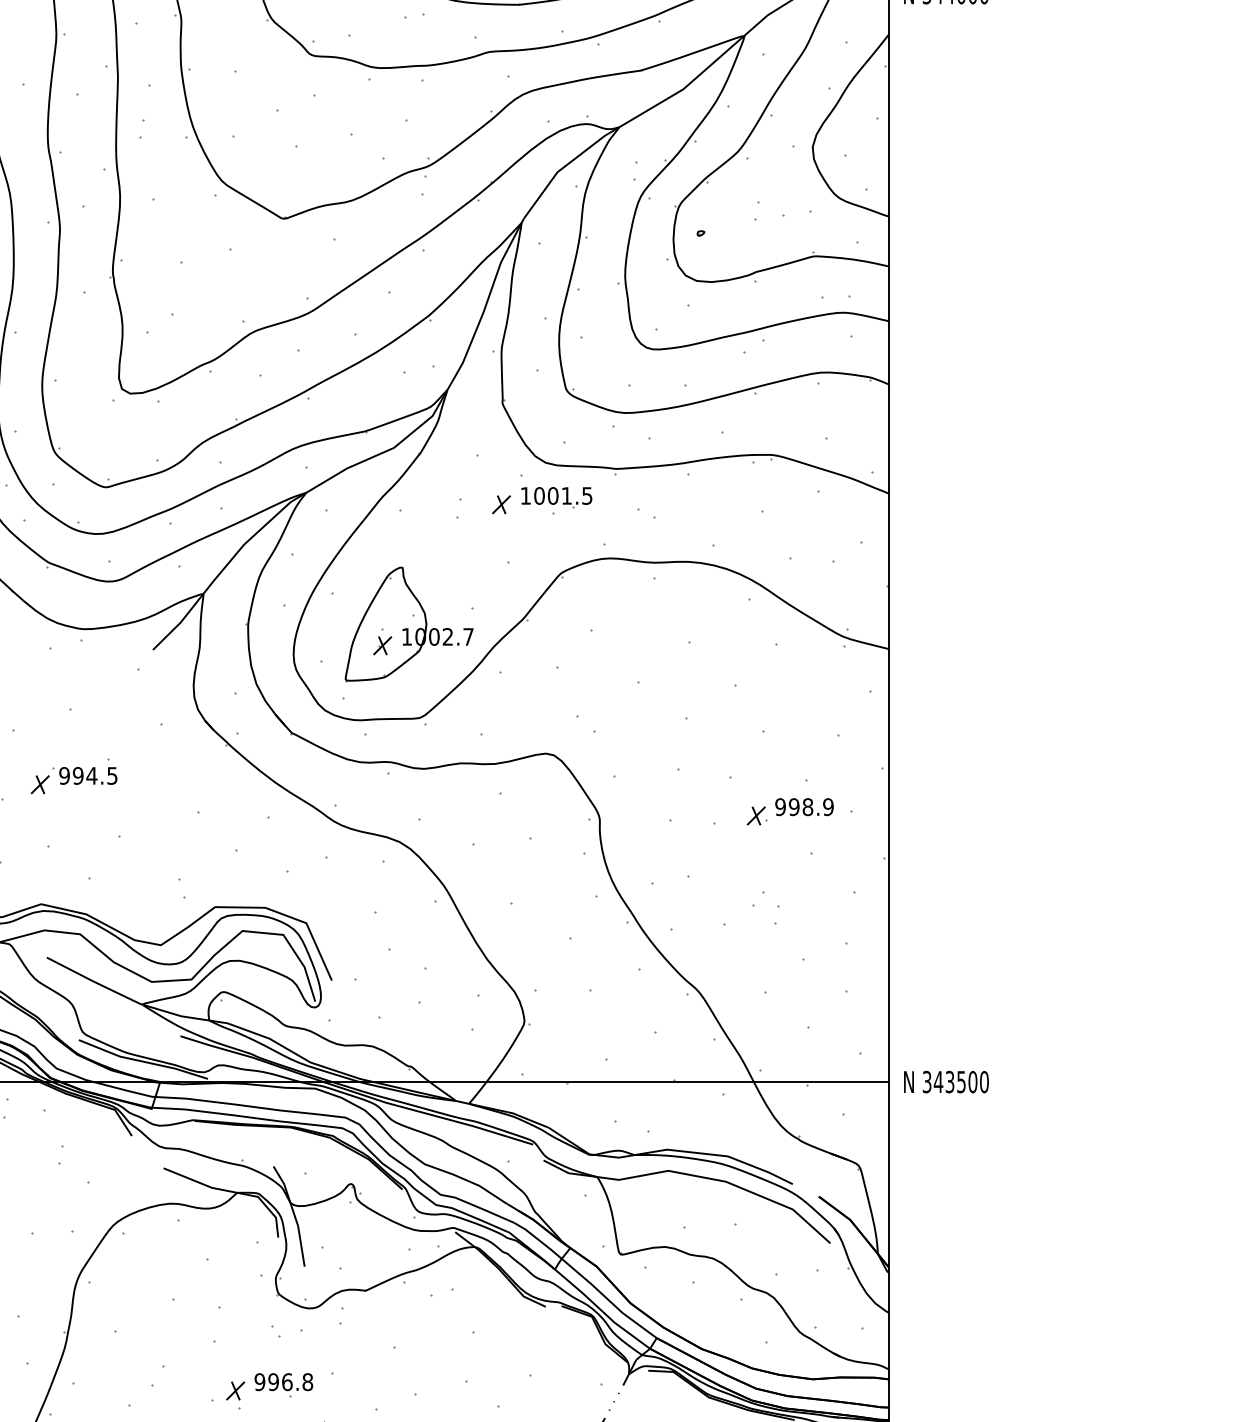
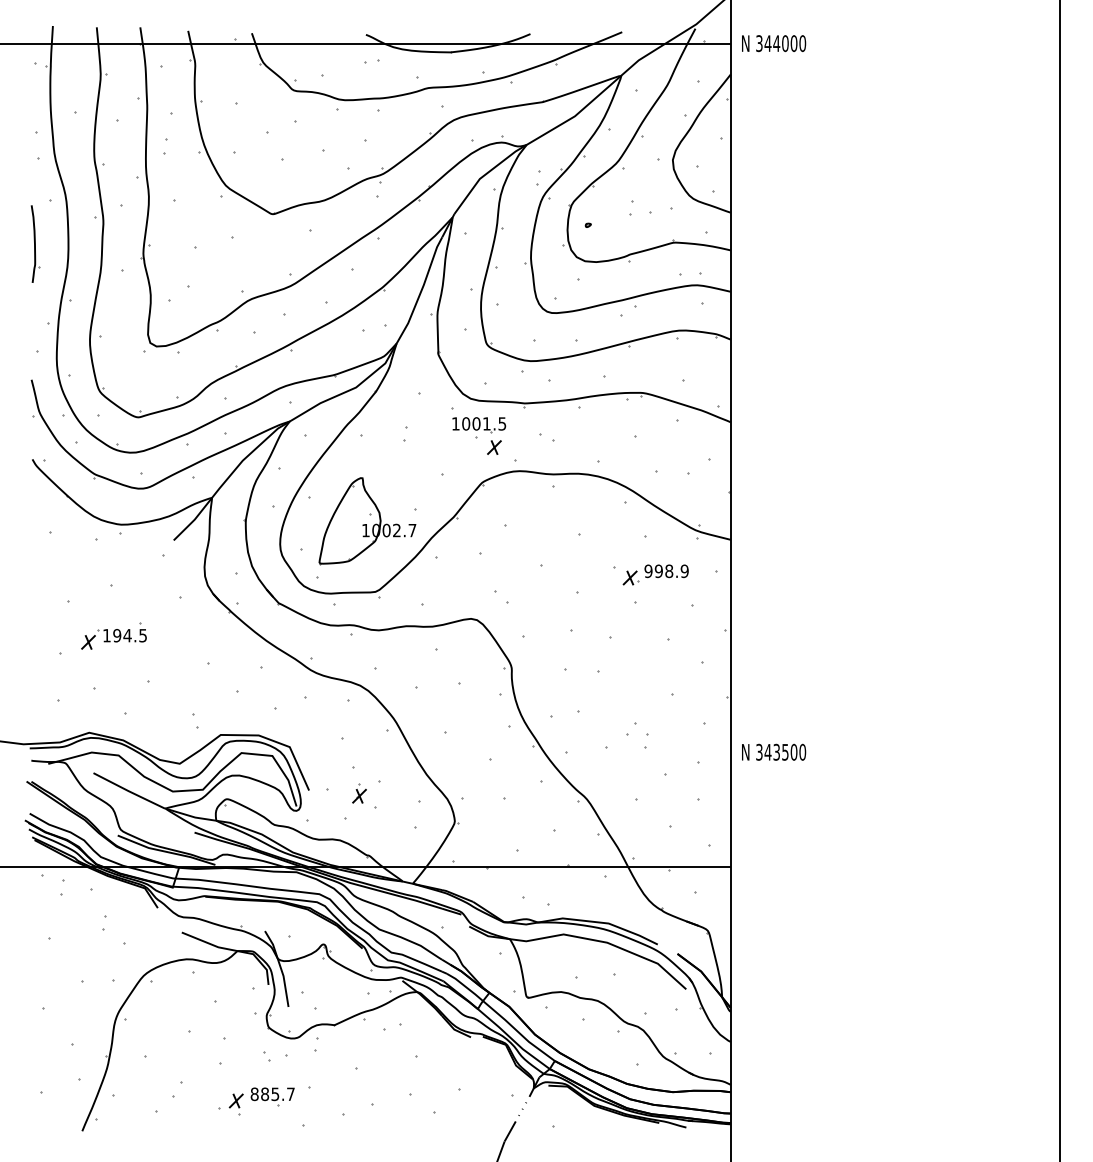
part: (501, 504) -> (494, 447), moved
part: (382, 642) -> (359, 793), moved
text: (64, 775) -> (106, 635), 994.5 -> 194.5
part: (789, 811) -> (655, 574), moved
text: (947, 1081) -> (774, 751), moved
text: (283, 1382) -> (272, 1094), 996.8 -> 885.7

